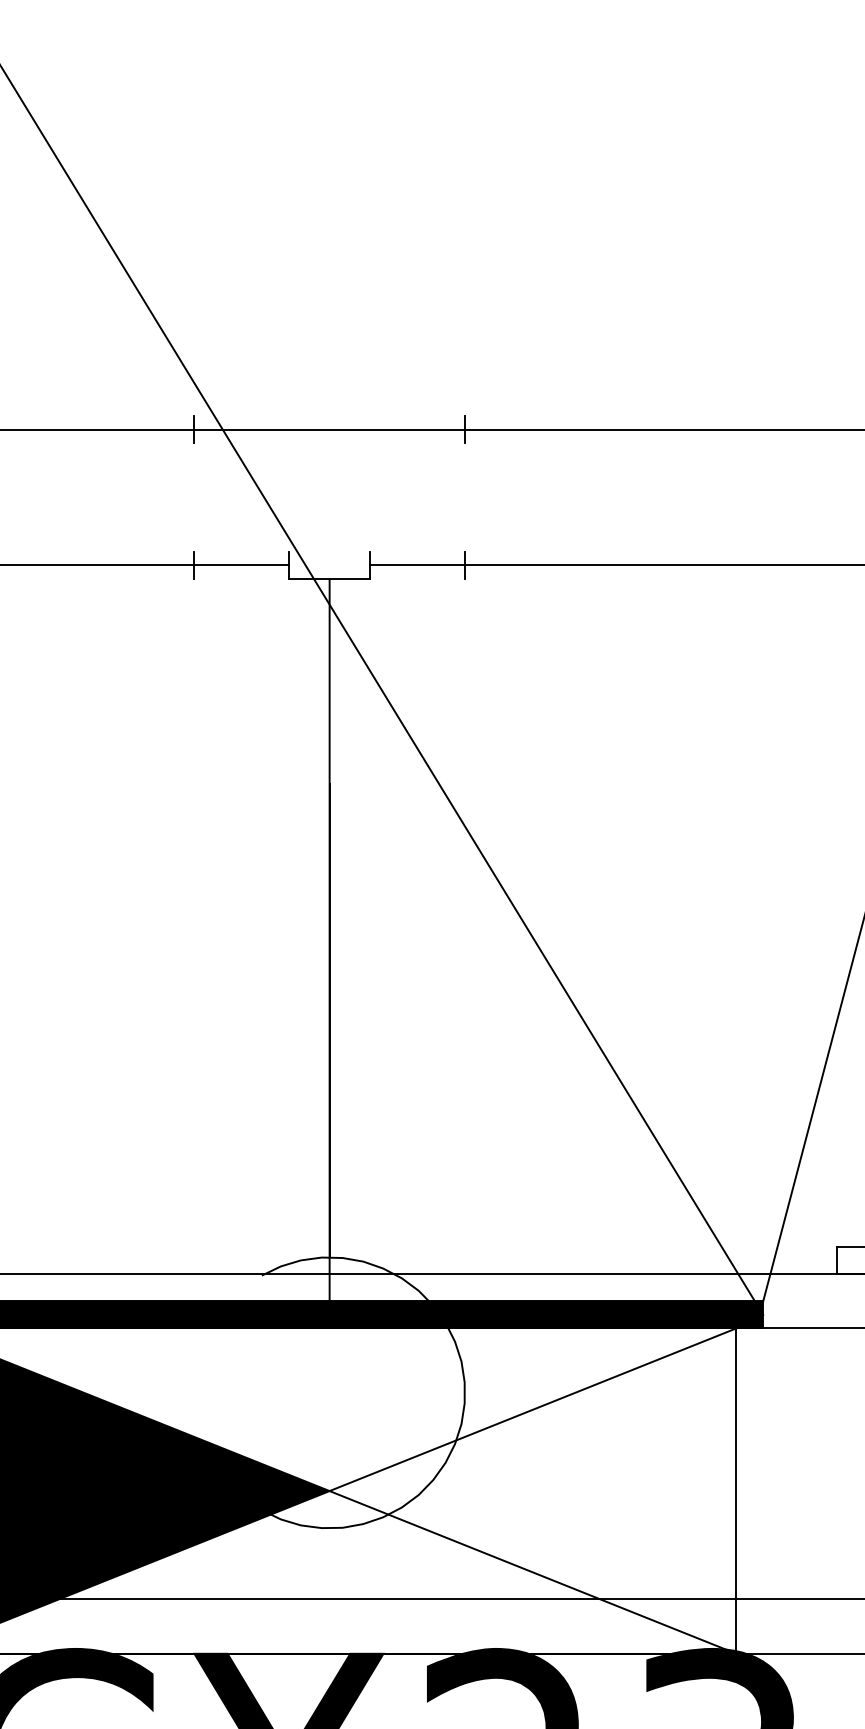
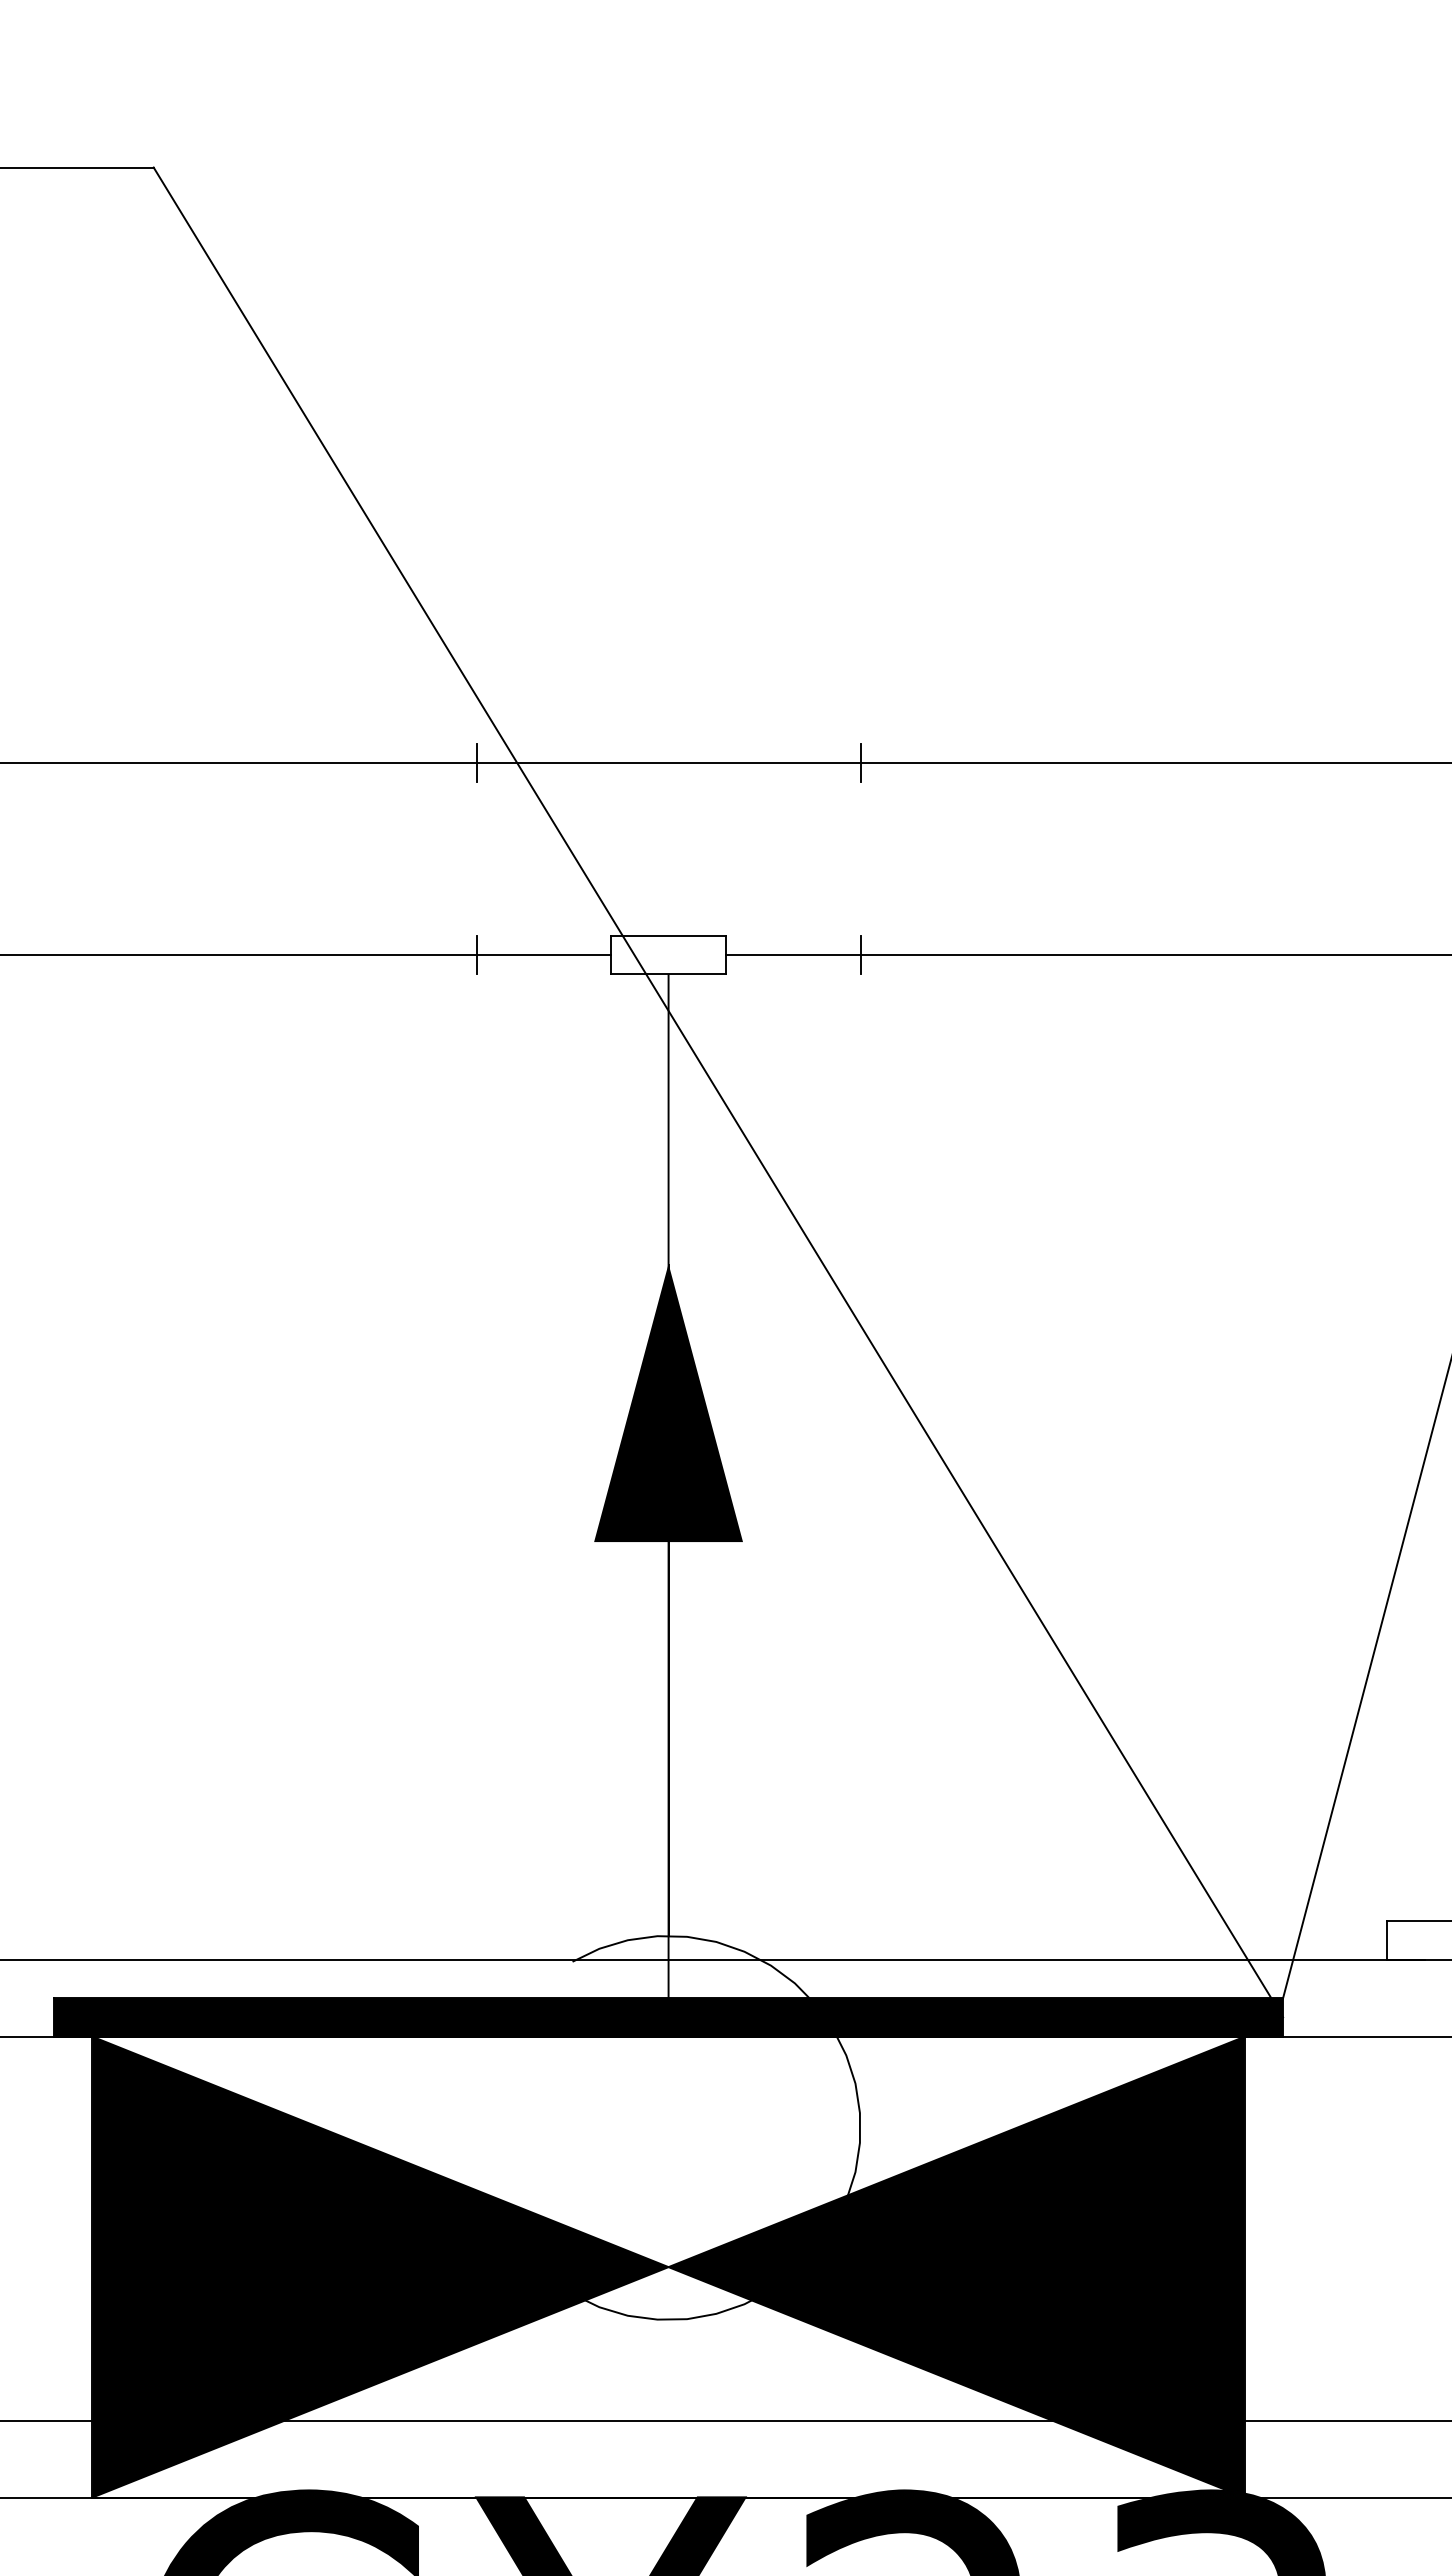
line: (329, 551) -> (668, 935), added
fill: (329, 880) -> (668, 1402), added
fill: (532, 1490) -> (956, 2266), added

